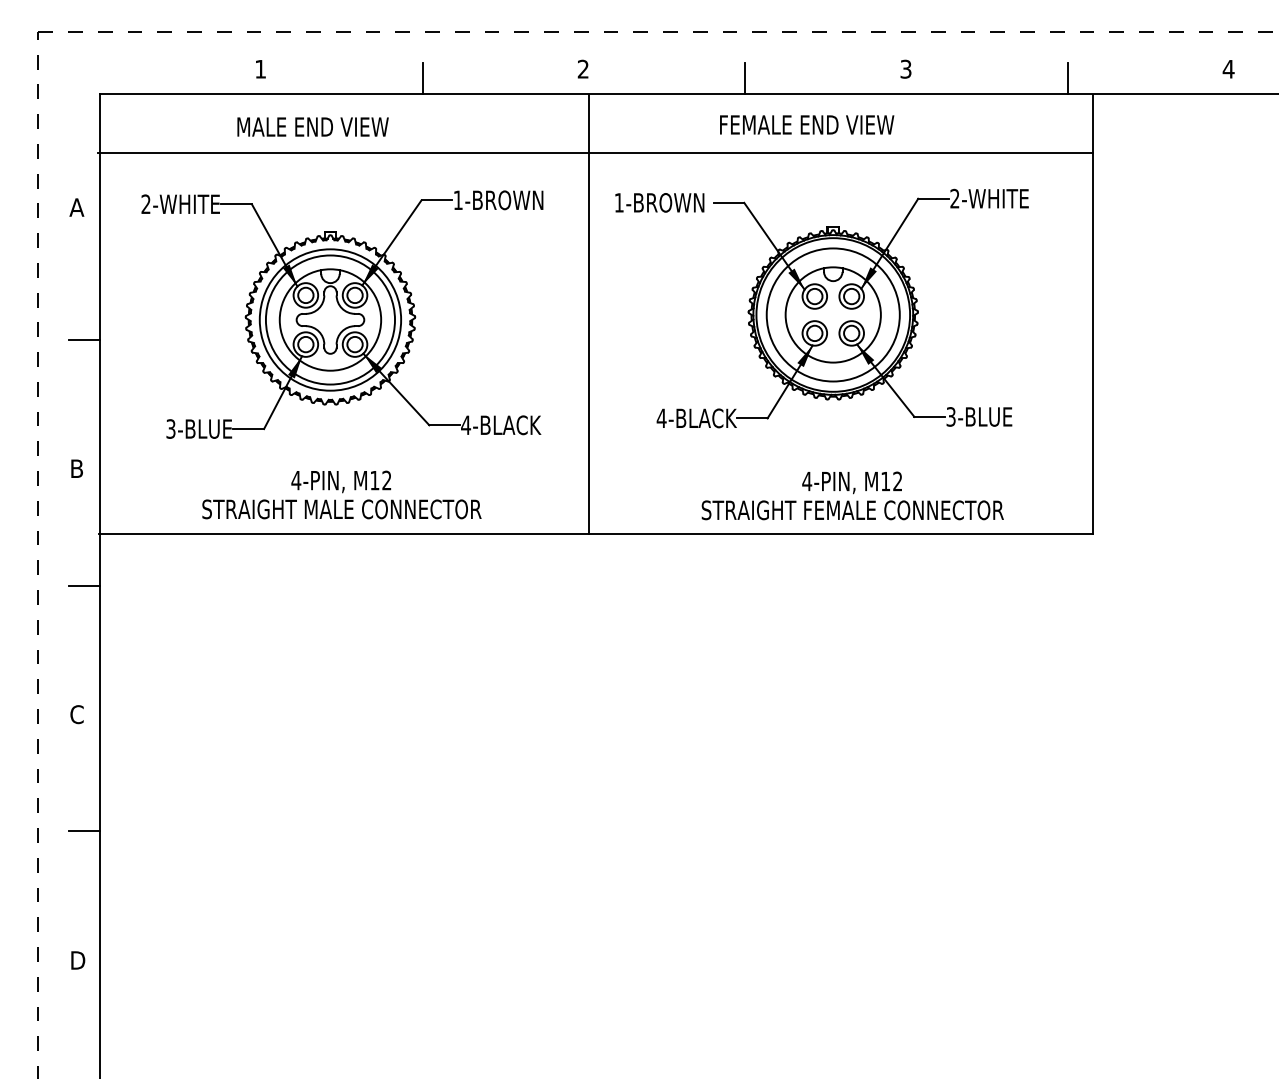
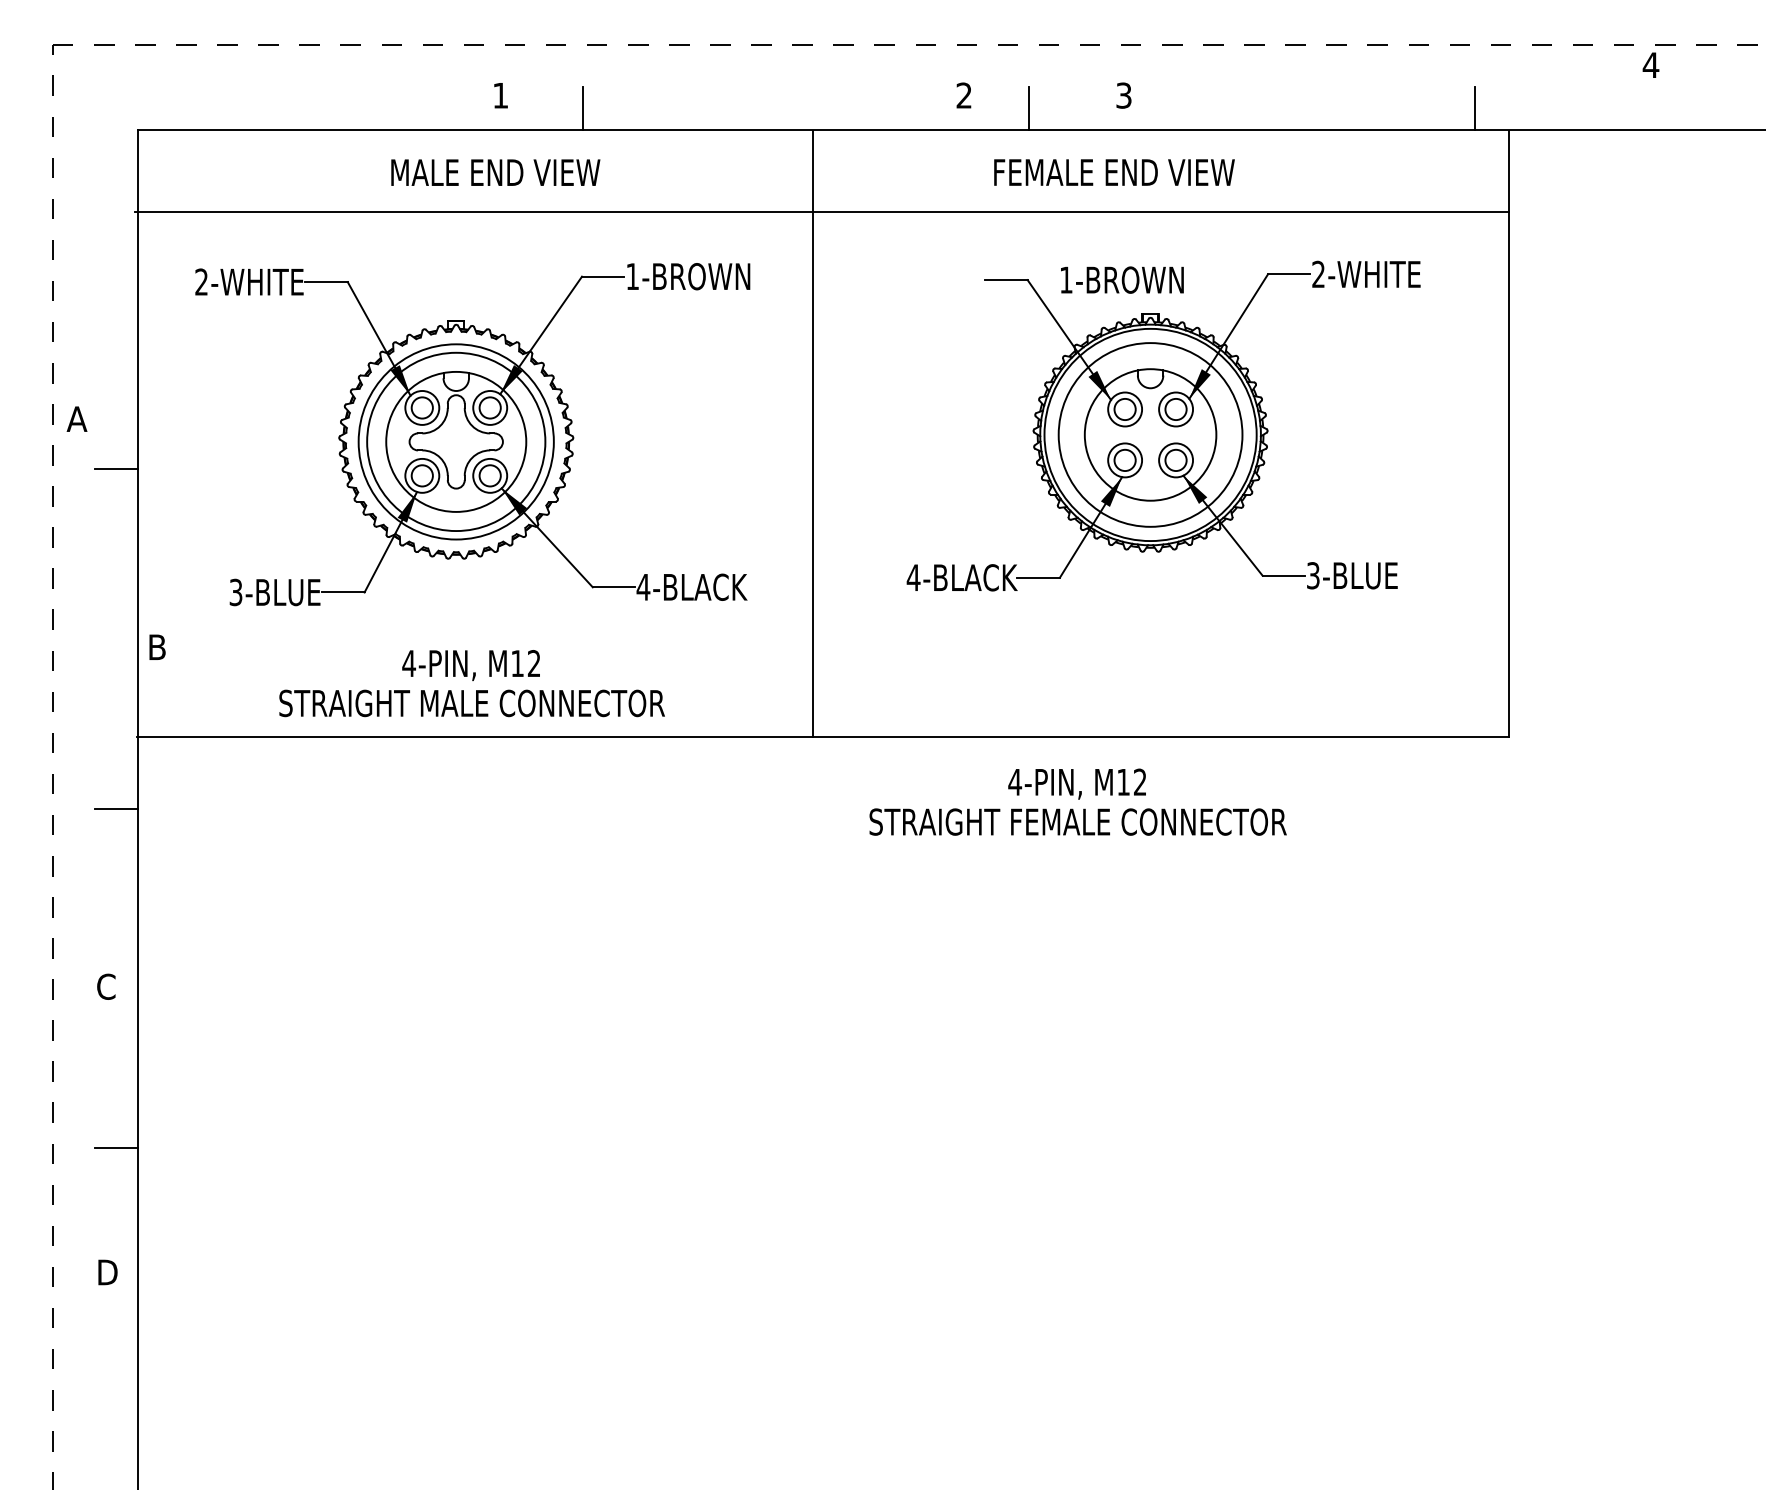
text: (582, 68) -> (963, 94), moved
text: (905, 68) -> (1123, 94), moved
text: (260, 69) -> (500, 95), moved
text: (1228, 69) -> (1650, 65), moved
text: (312, 126) -> (494, 171), moved
text: (659, 202) -> (1121, 279), moved
text: (76, 207) -> (76, 419), moved
text: (76, 468) -> (156, 646), moved
text: (852, 495) -> (1077, 801), moved
text: (78, 960) -> (108, 1272), moved

